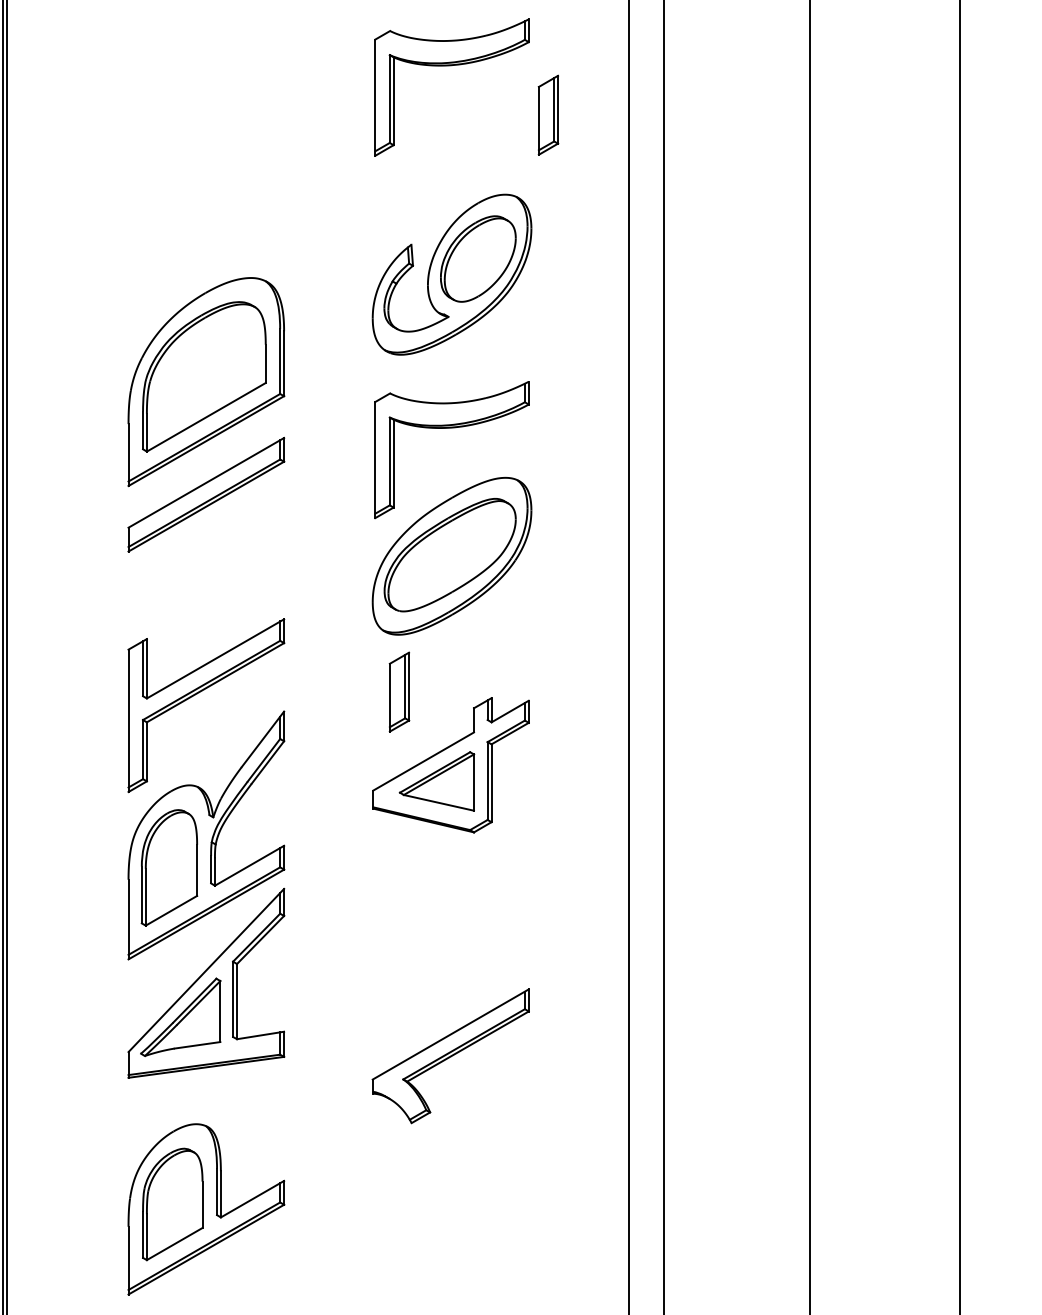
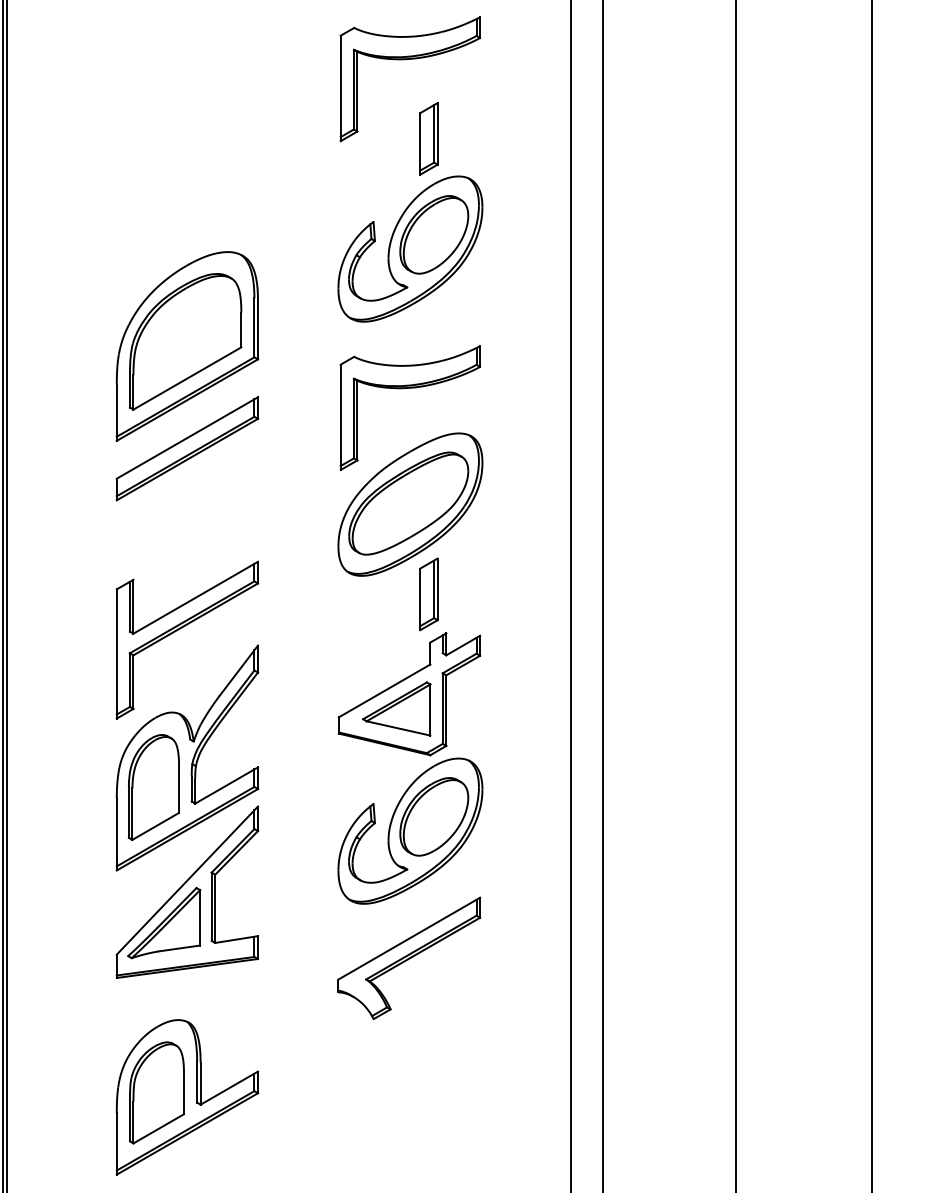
part: (548, 114) -> (428, 138), moved
part: (399, 691) -> (428, 593), moved
part: (451, 915) -> (409, 830), added

